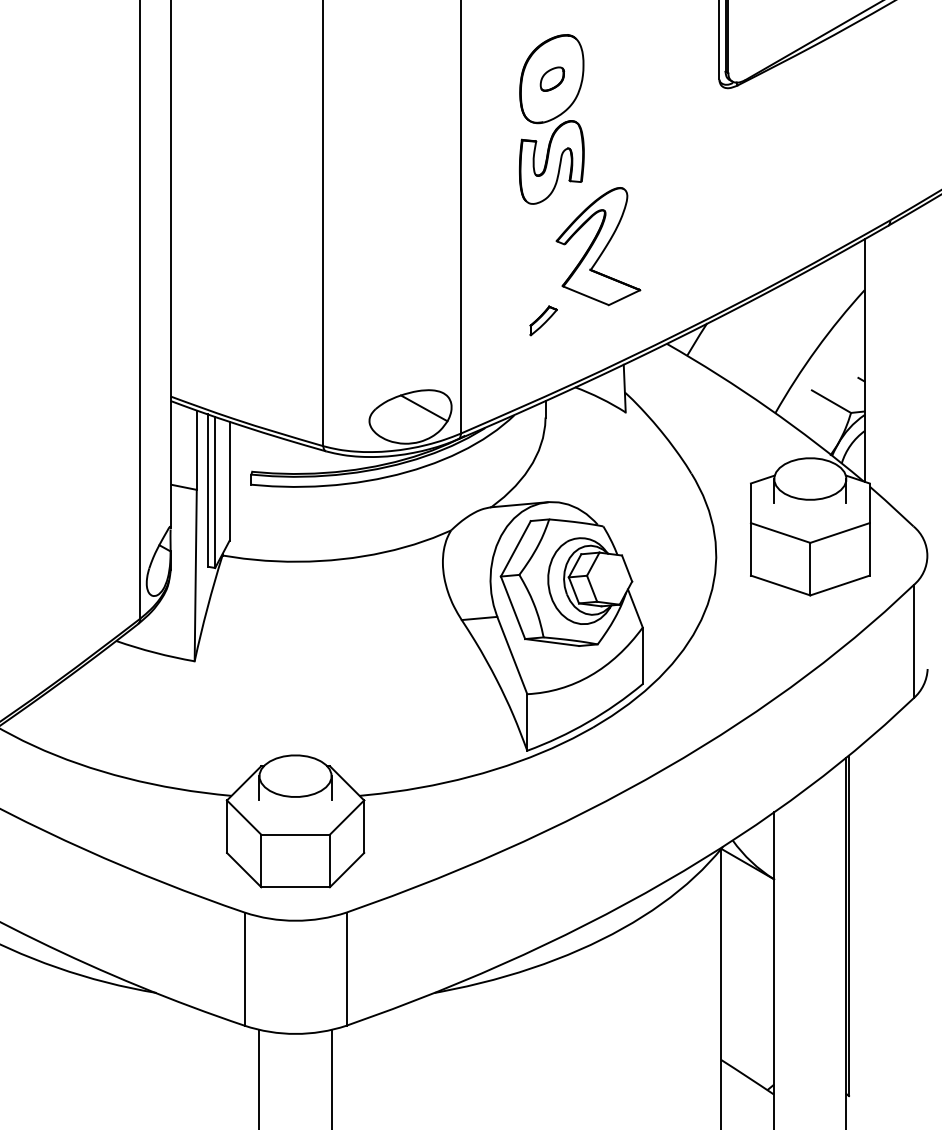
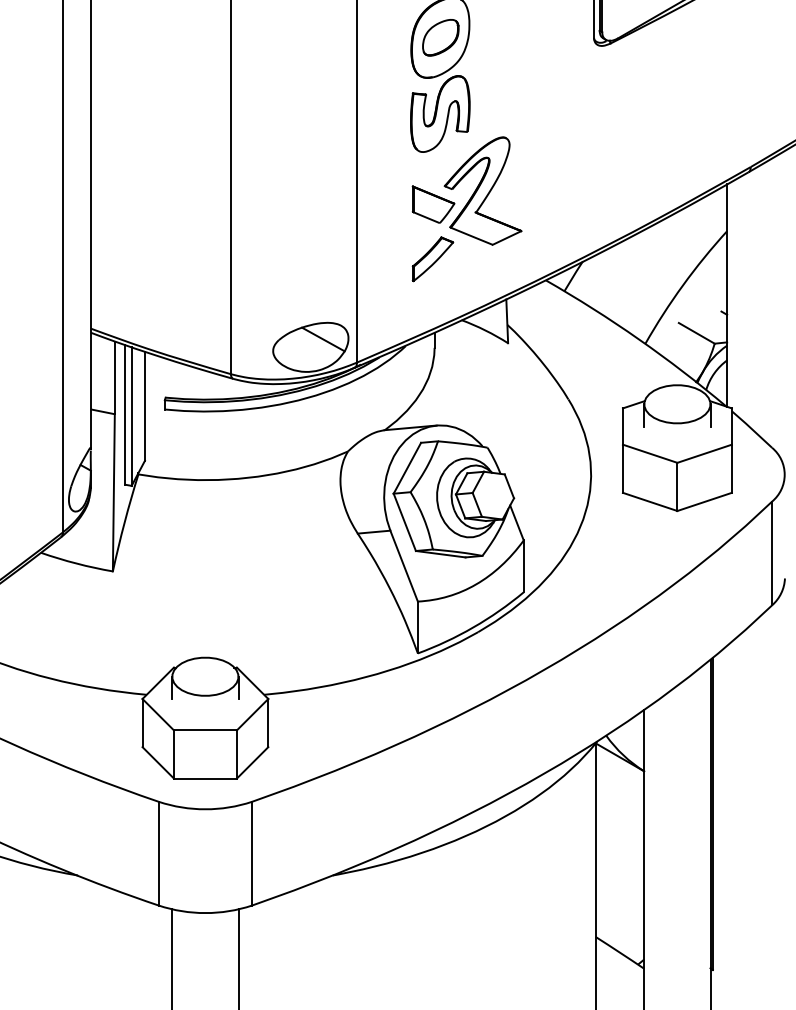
part: (552, 78) -> (440, 37), size x1.67
part: (544, 261) -> (433, 204), added
part: (543, 320) -> (432, 258), size x1.67

